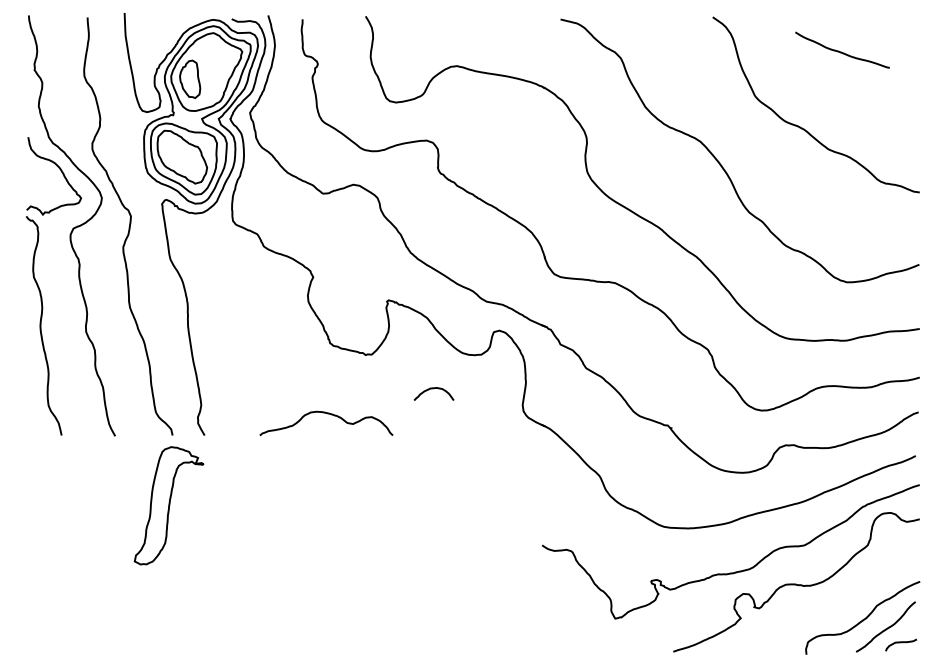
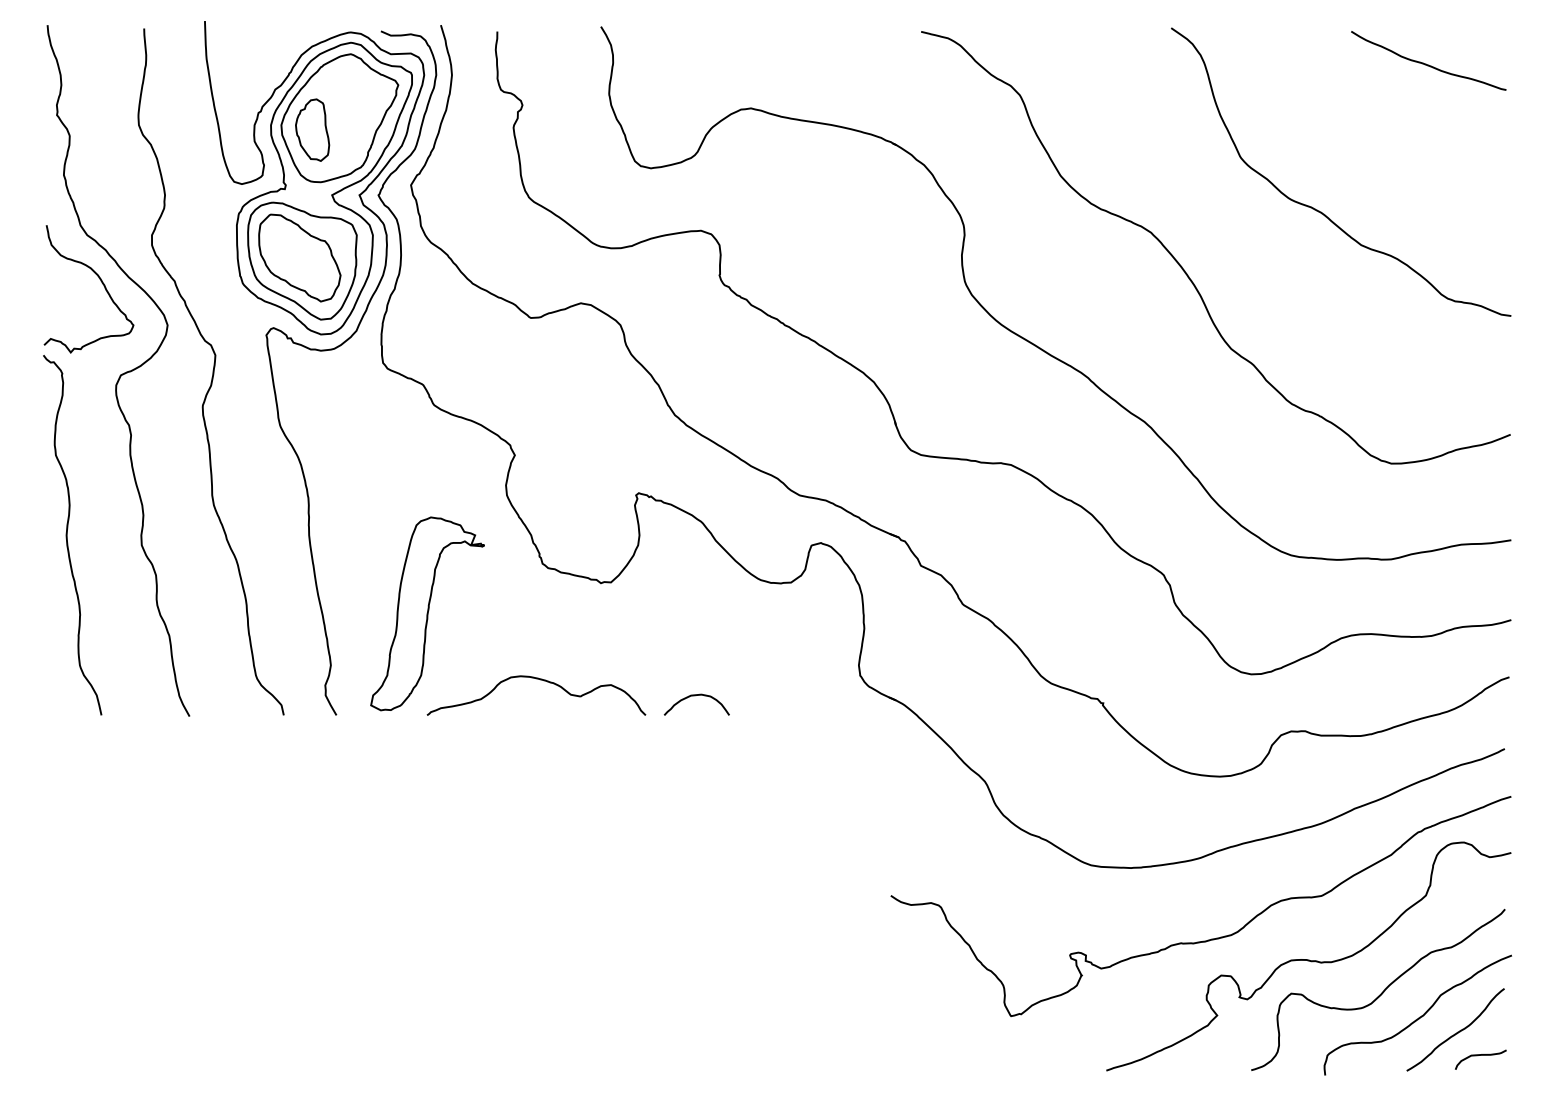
curve: (841, 51) -> (1427, 63), moved
curve: (433, 389) -> (695, 697), moved
part: (168, 505) -> (426, 613), moved
curve: (840, 604) -> (1381, 992), added

